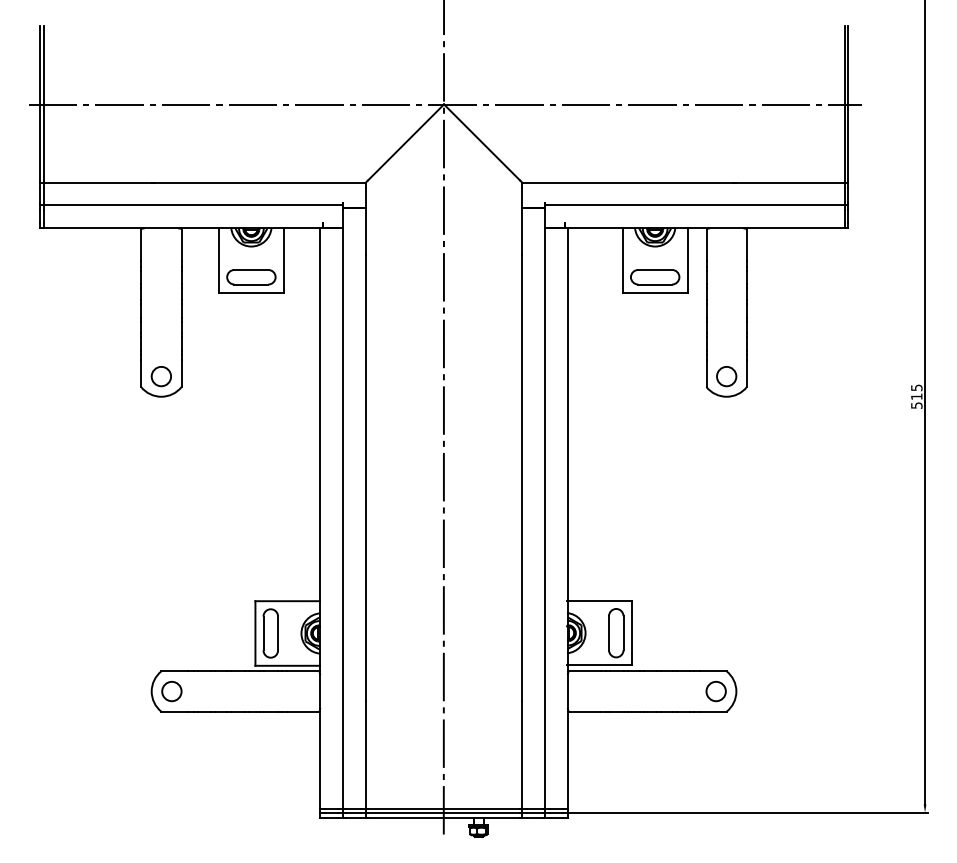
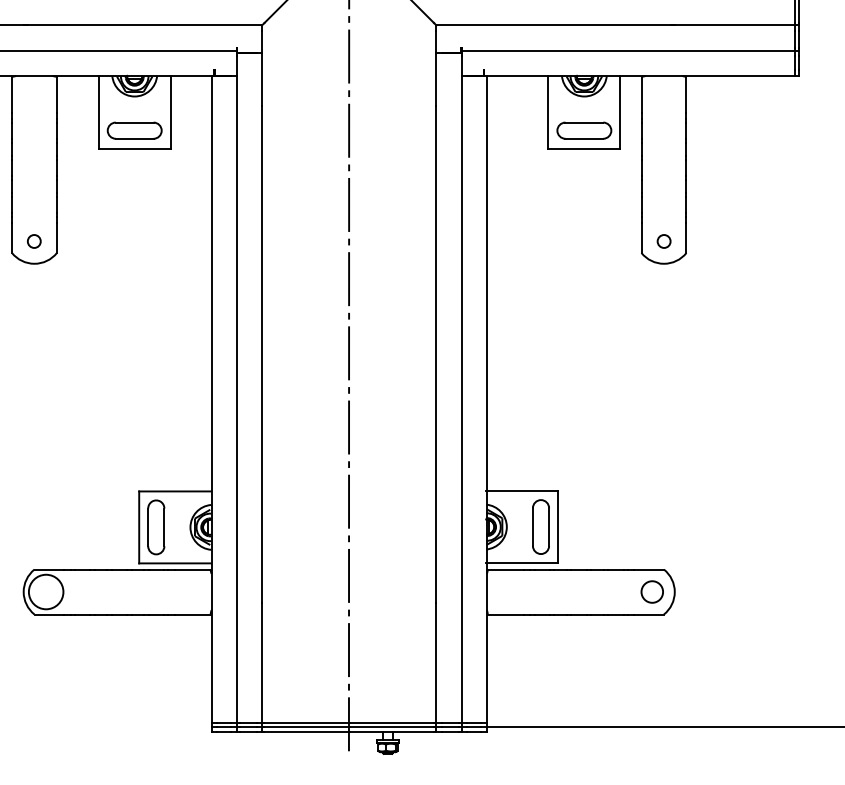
circle: (160, 376) -> (33, 241), size x0.6
circle: (726, 376) -> (663, 241), size x0.6
circle: (171, 691) -> (45, 592), size x1.6

